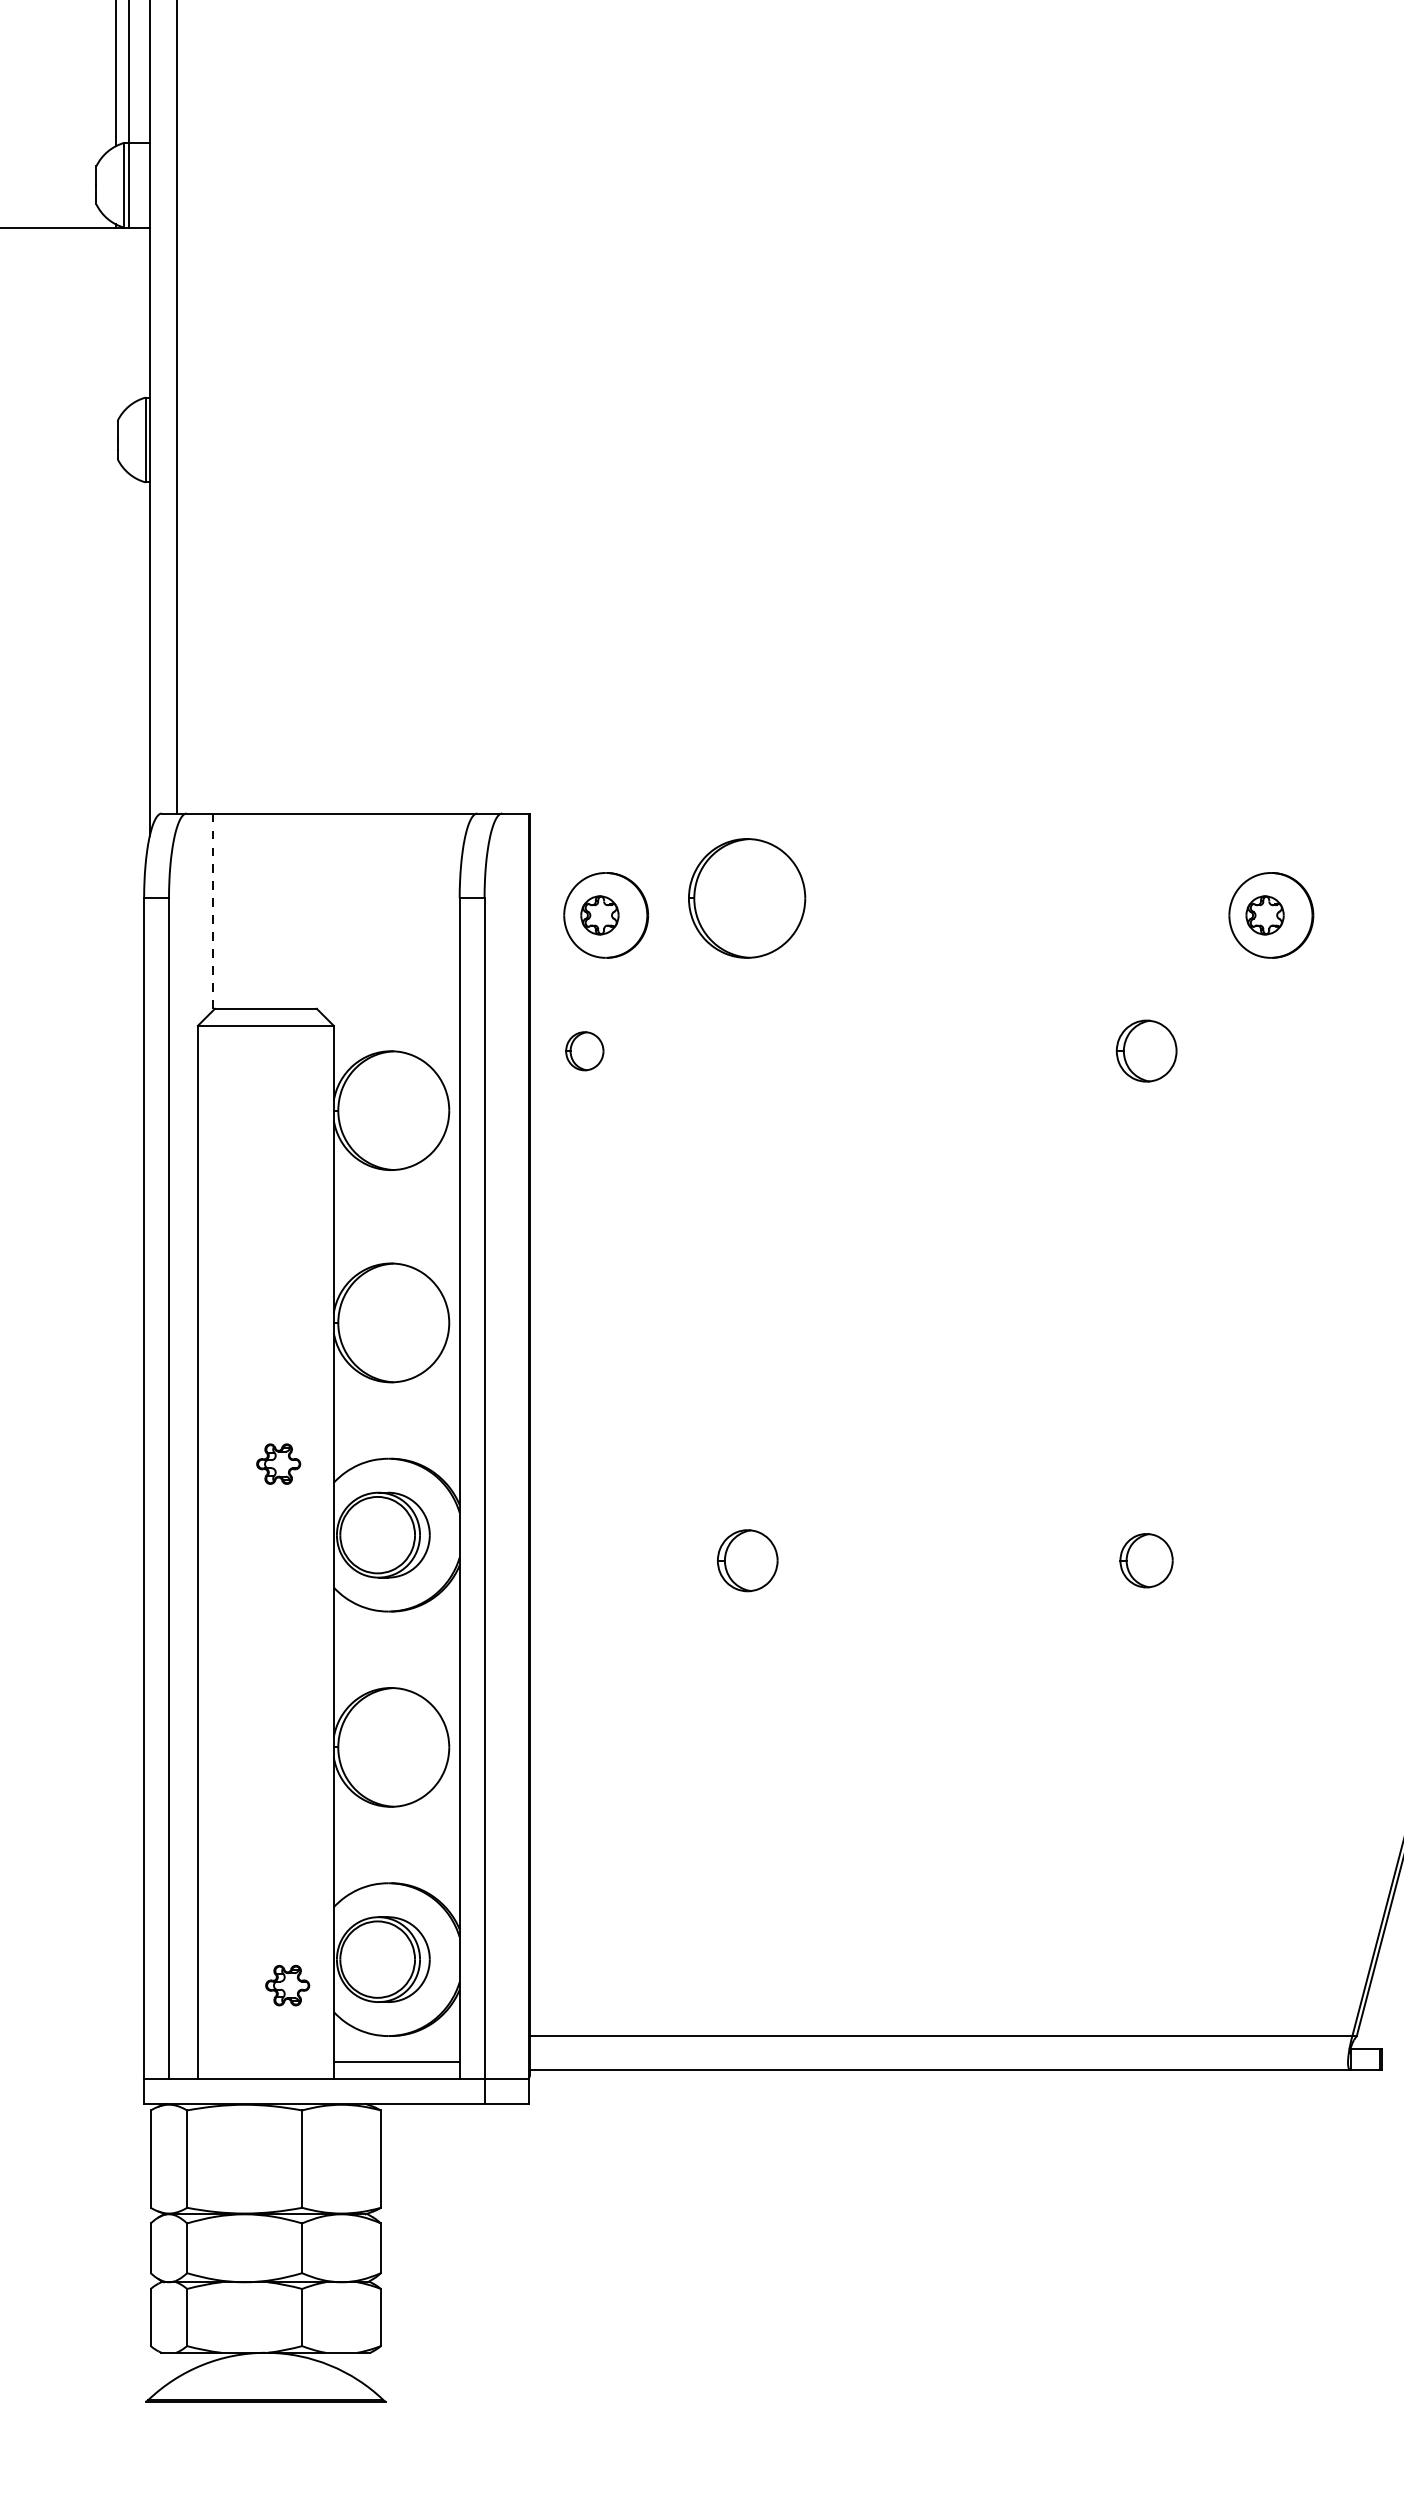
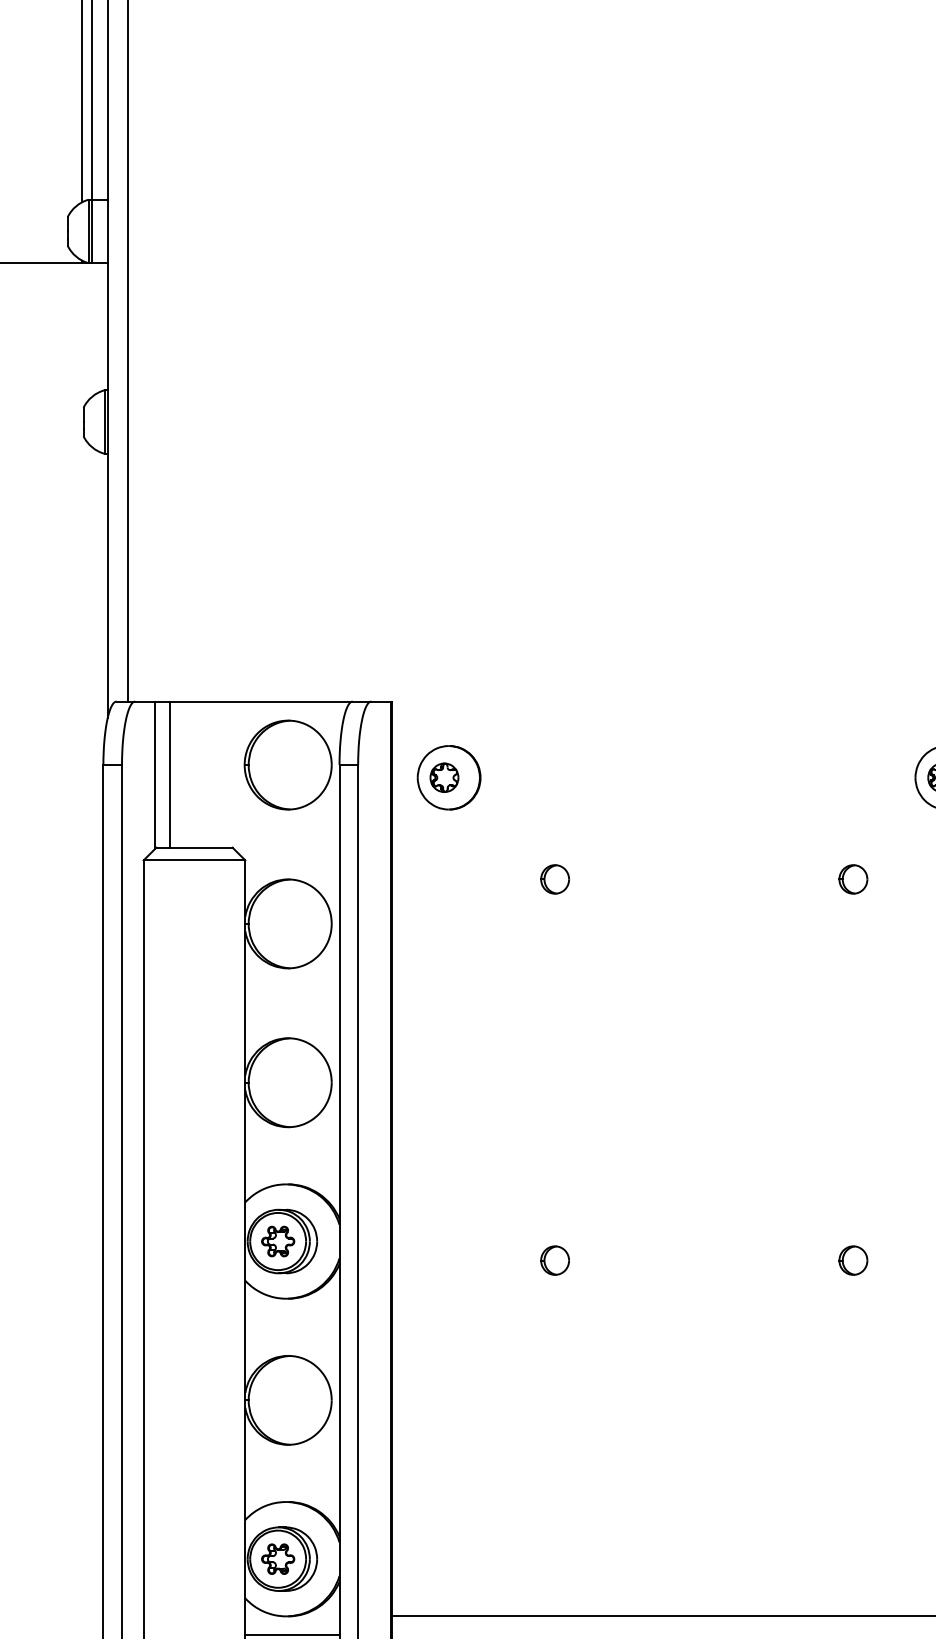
part: (747, 898) -> (288, 765), moved
line: (233, 910) -> (170, 774), added
line: (213, 912) -> (155, 775), dashed -> solid
part: (584, 1051) -> (554, 879), moved
part: (1145, 1051) -> (852, 879), size x0.62
part: (278, 1463) -> (278, 1241), moved
part: (747, 1560) -> (554, 1260), size x0.62
part: (1145, 1560) -> (852, 1260), size x0.71
part: (287, 1985) -> (278, 1559), moved

